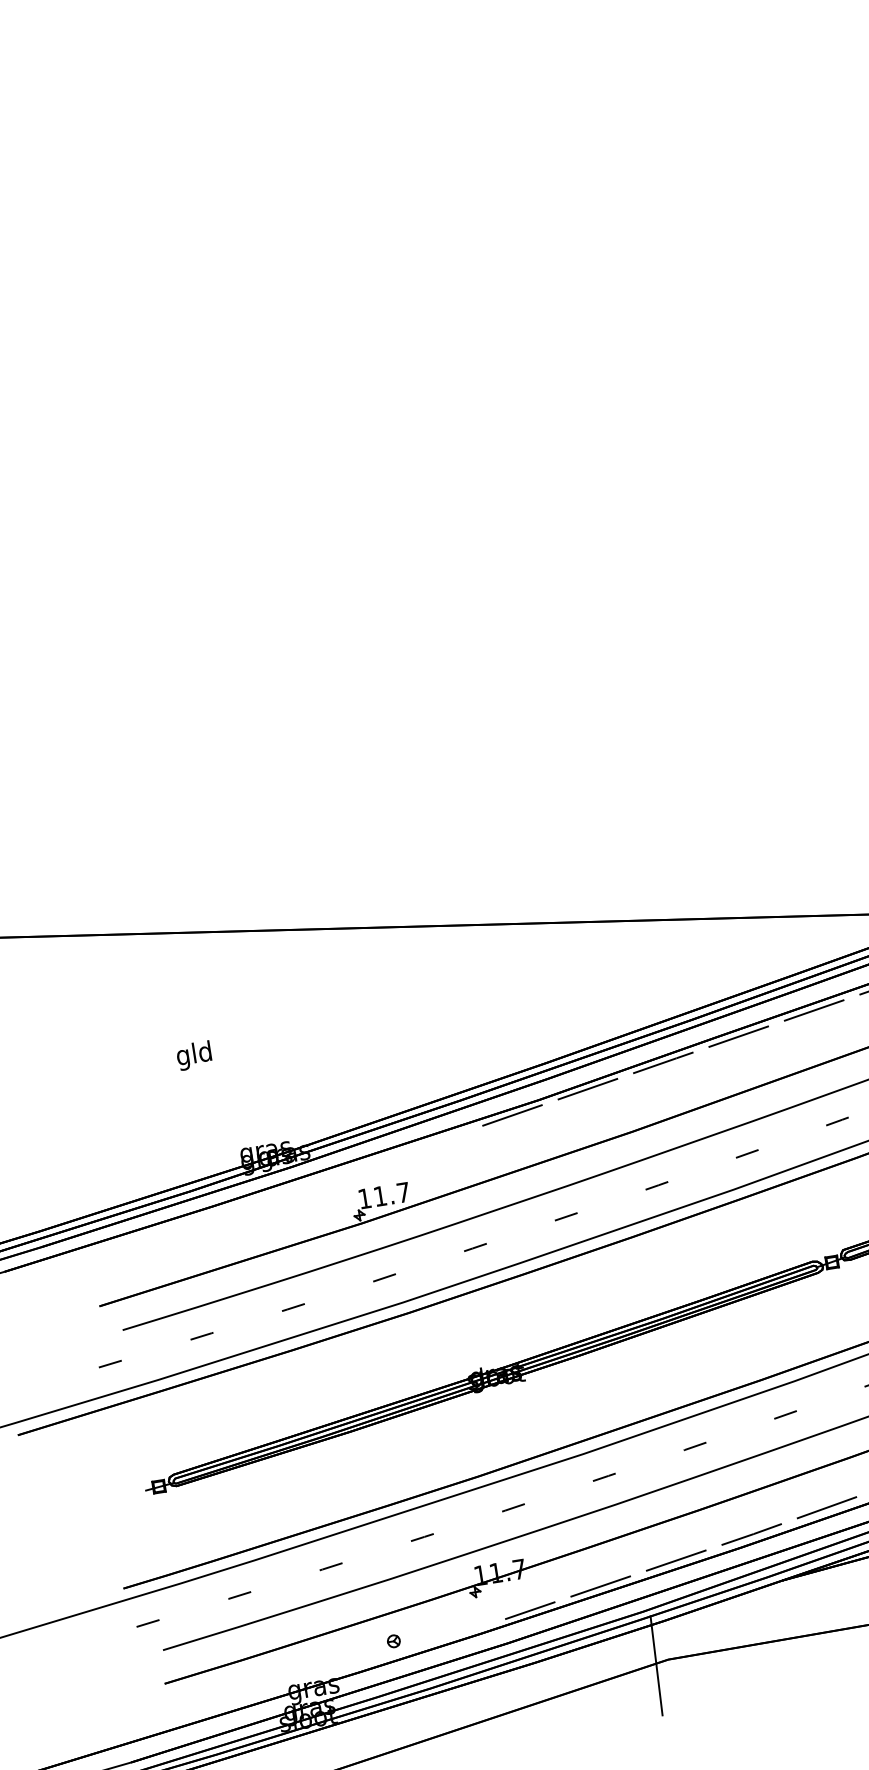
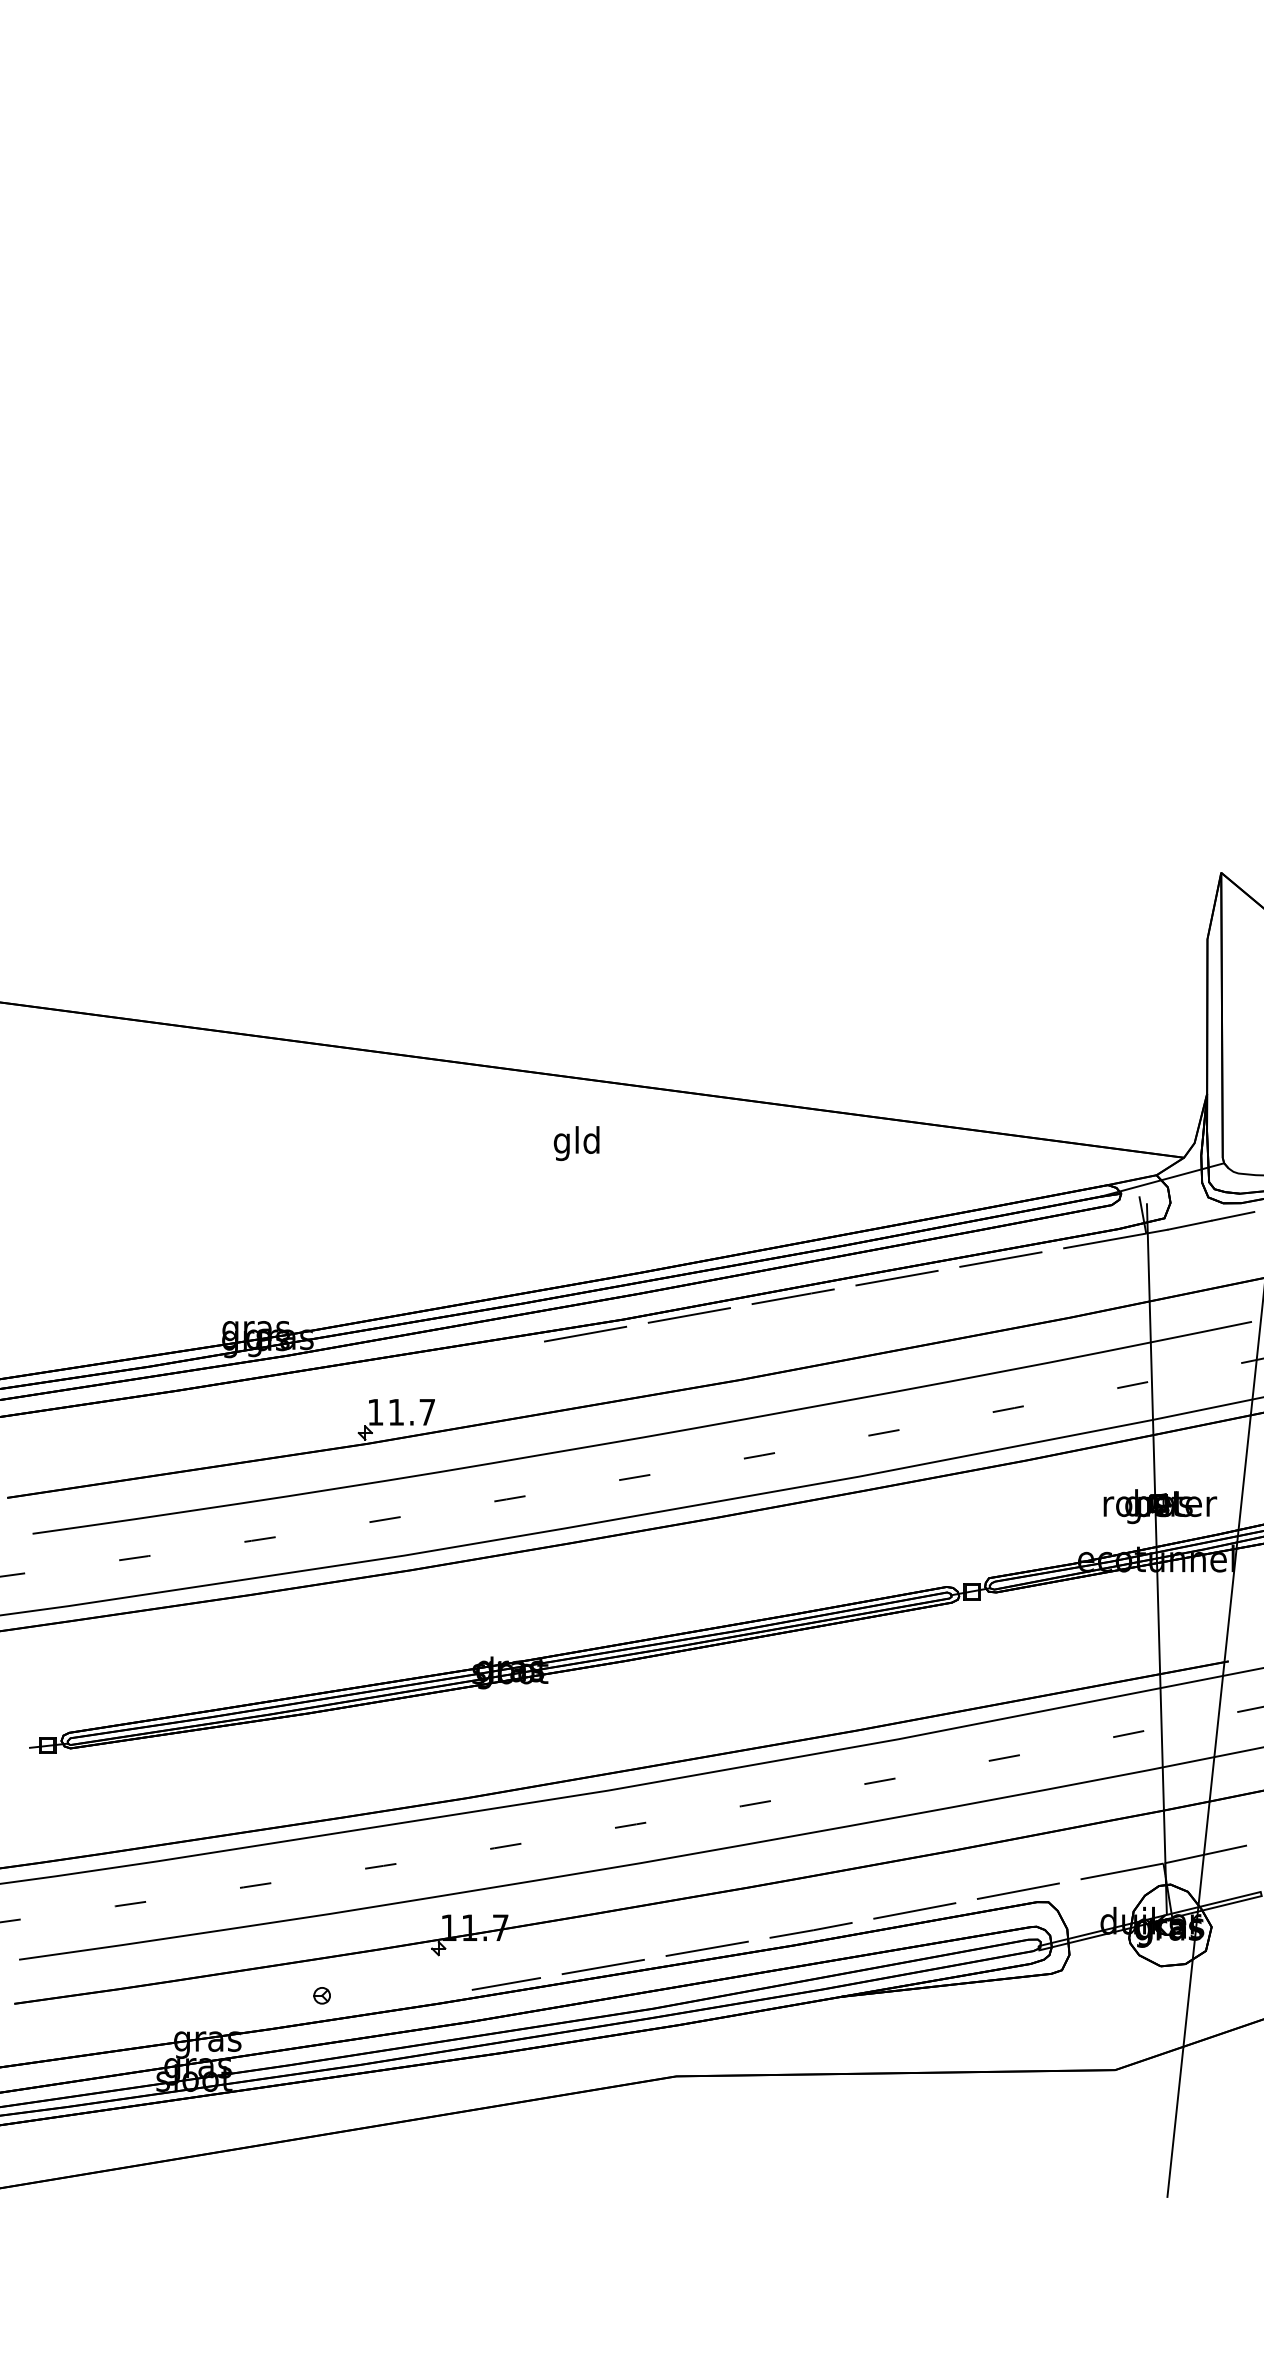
text: (194, 1055) -> (576, 1143), moved
line: (656, 1665) -> (659, 2081), removed

